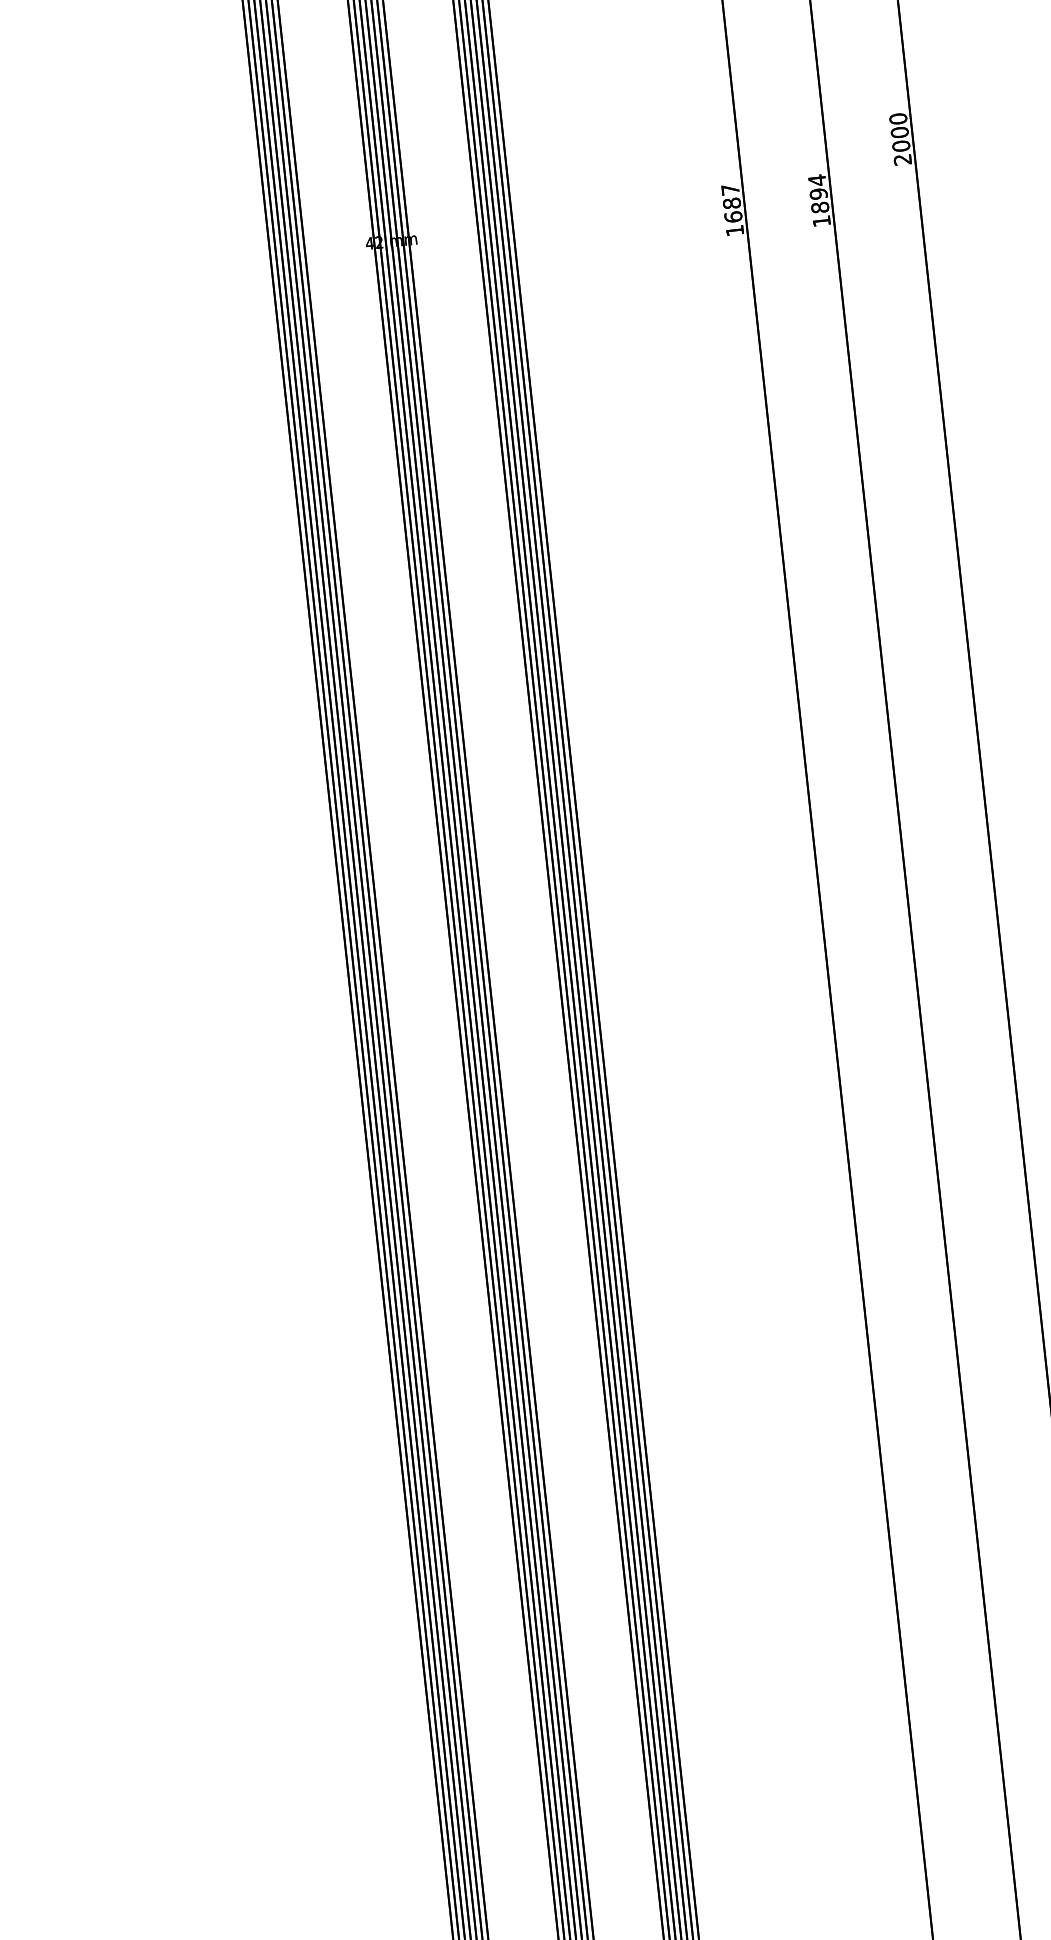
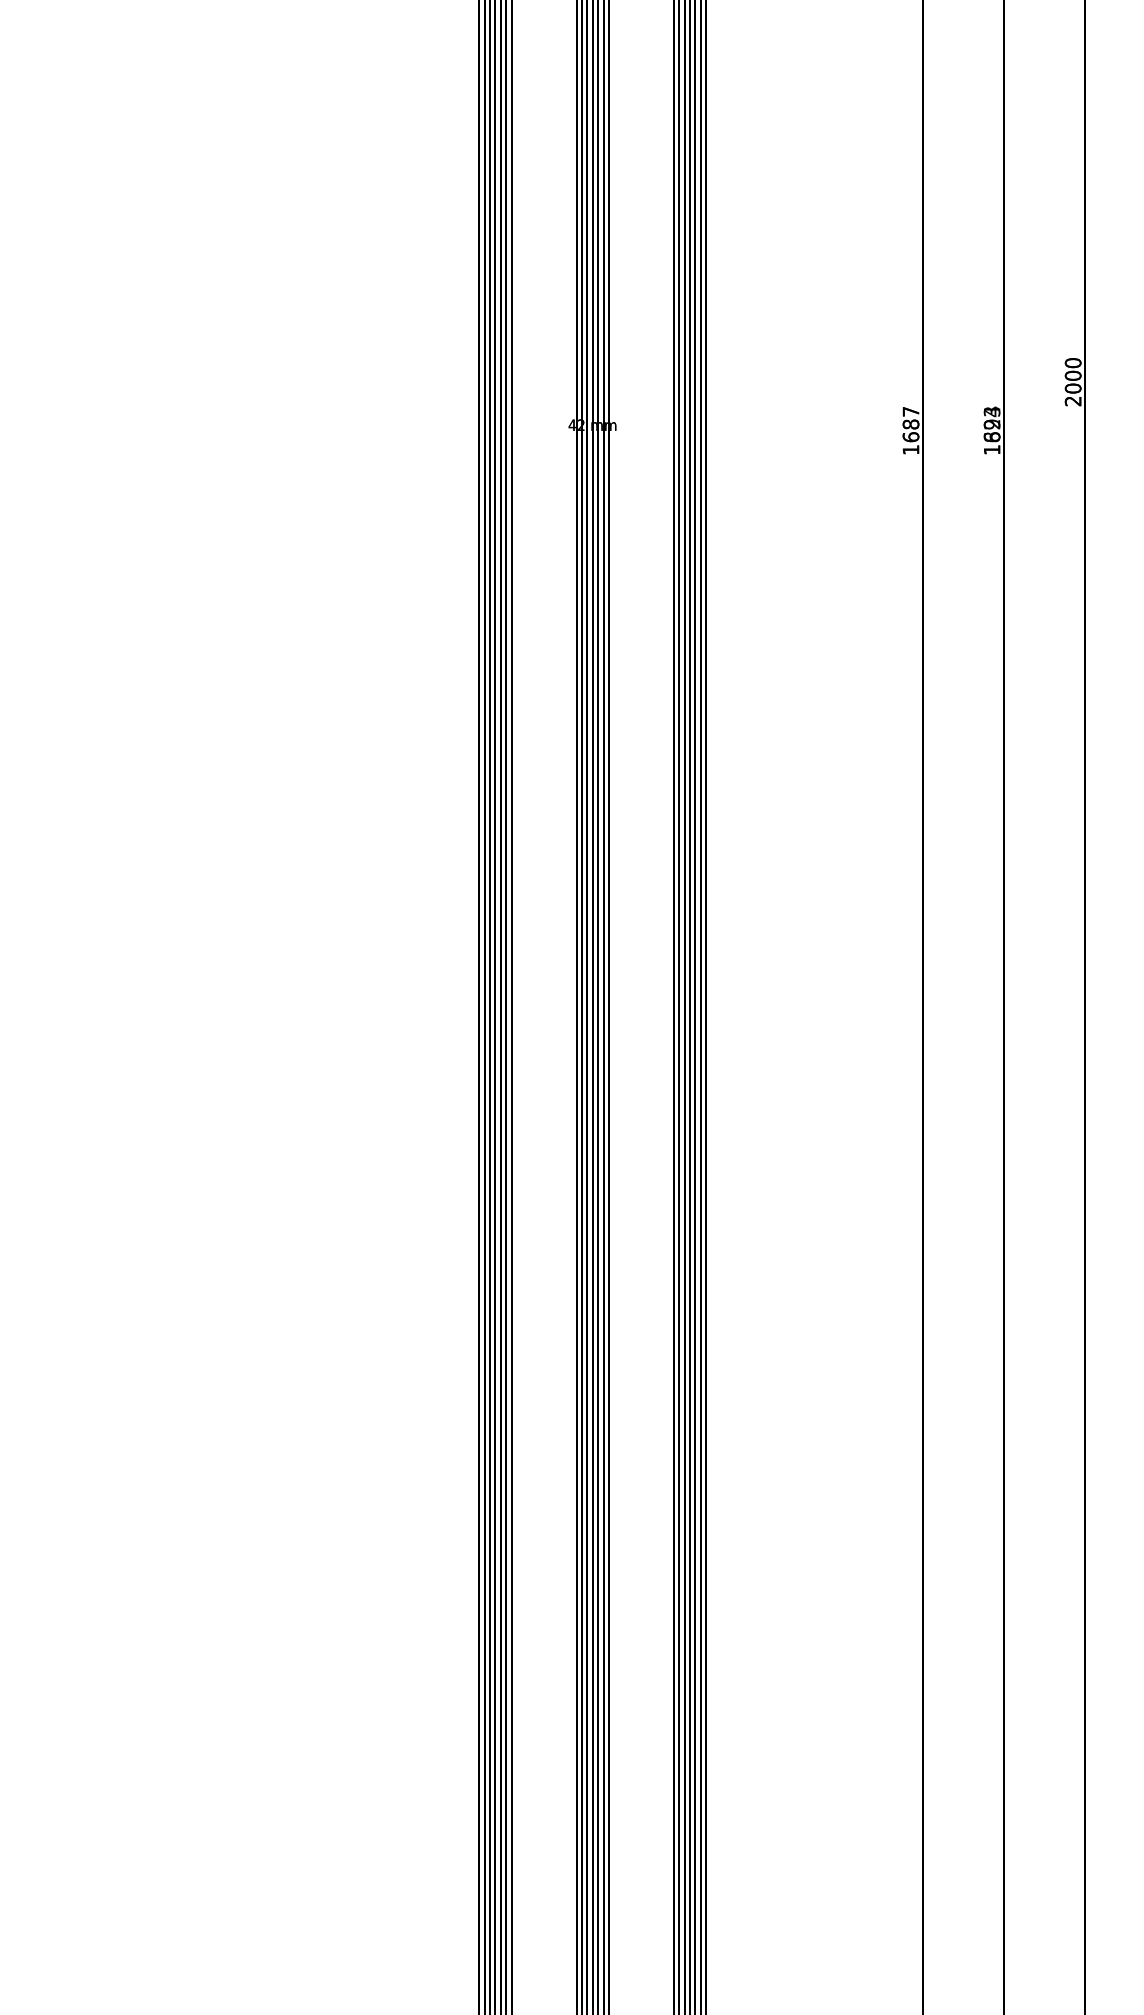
text: (818, 194) -> (991, 424), 1894 -> 1623

